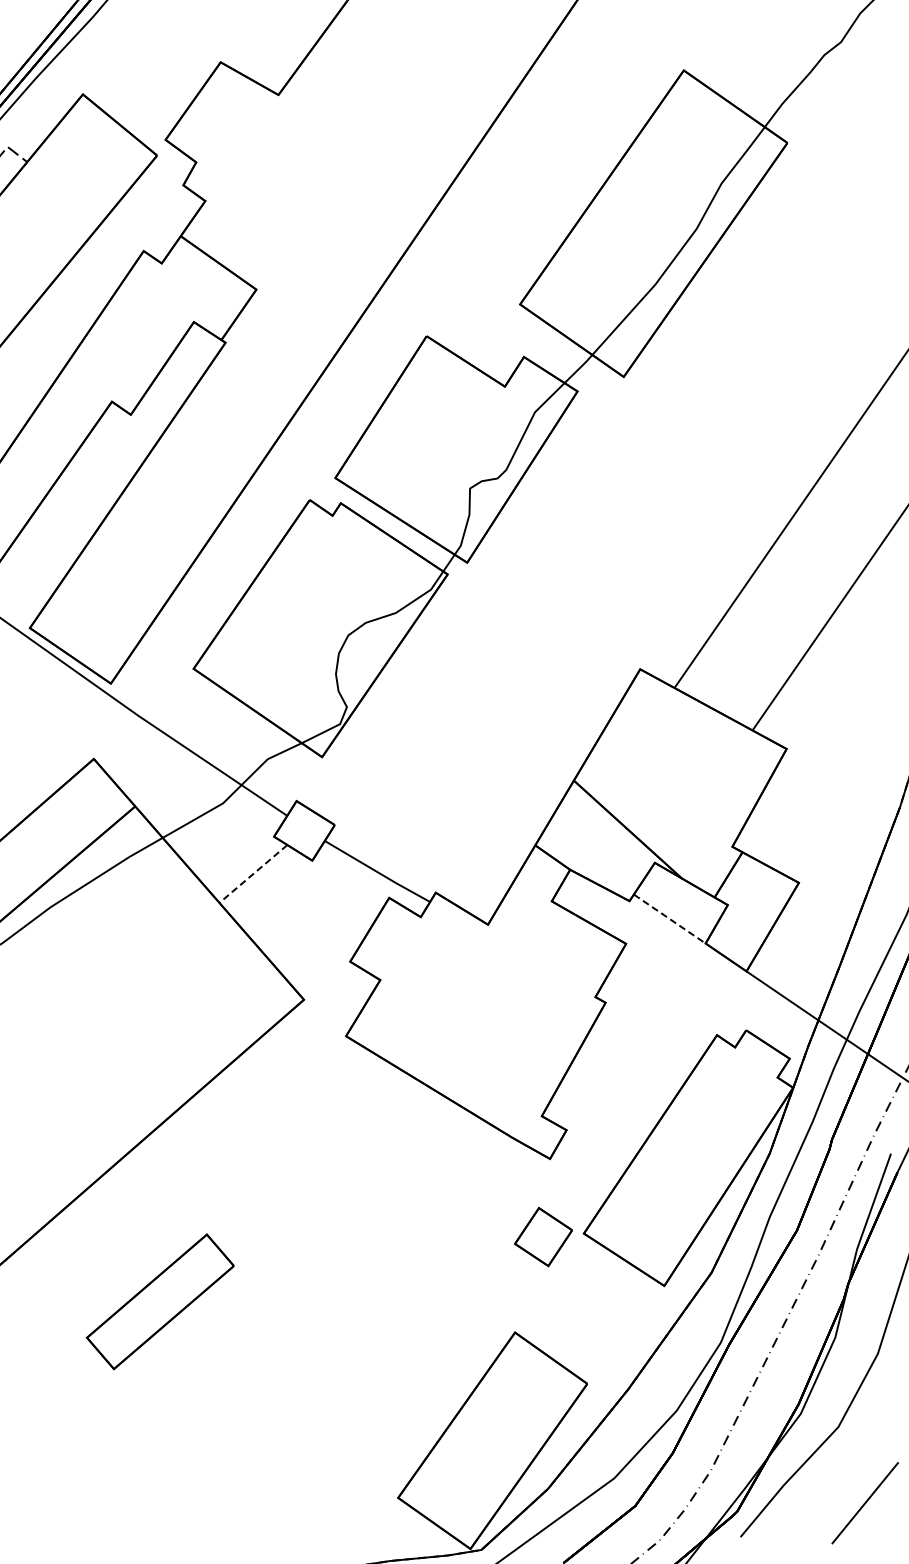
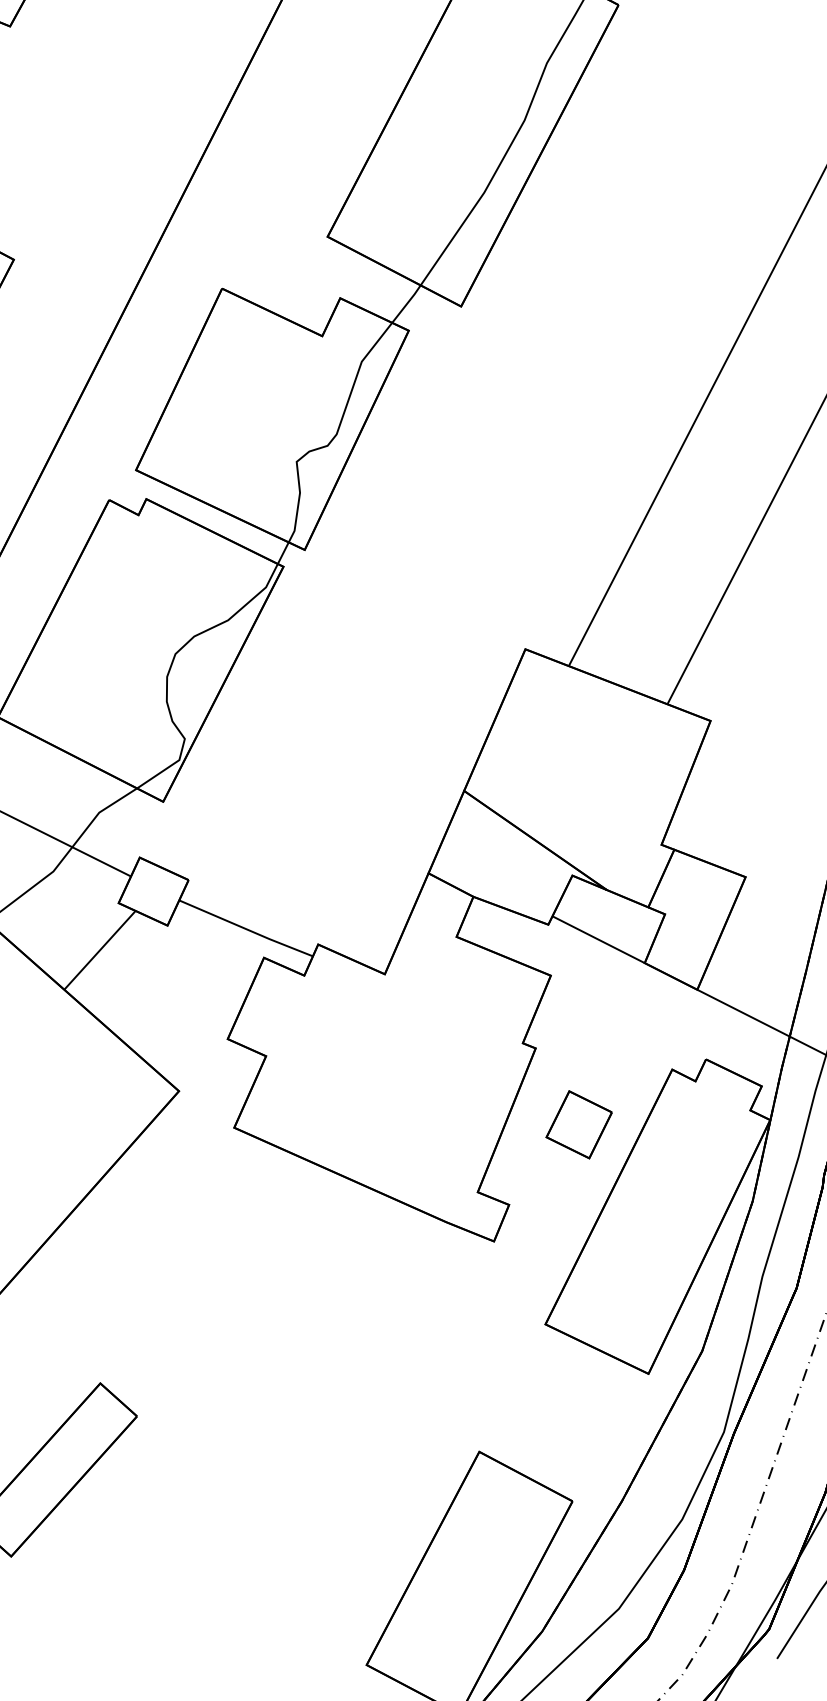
line: (253, 873) -> (99, 949), dashed -> solid
line: (670, 919) -> (599, 940), dashed -> solid
part: (543, 1237) -> (579, 1125), moved

